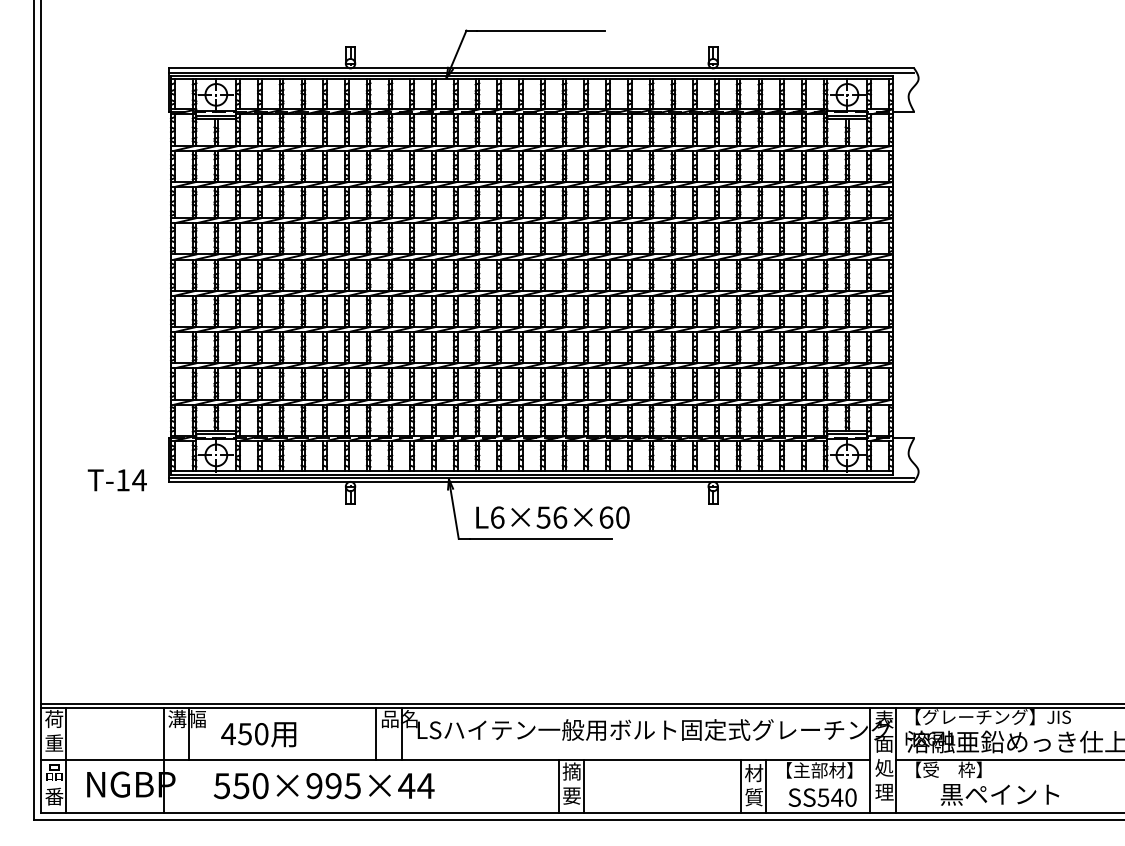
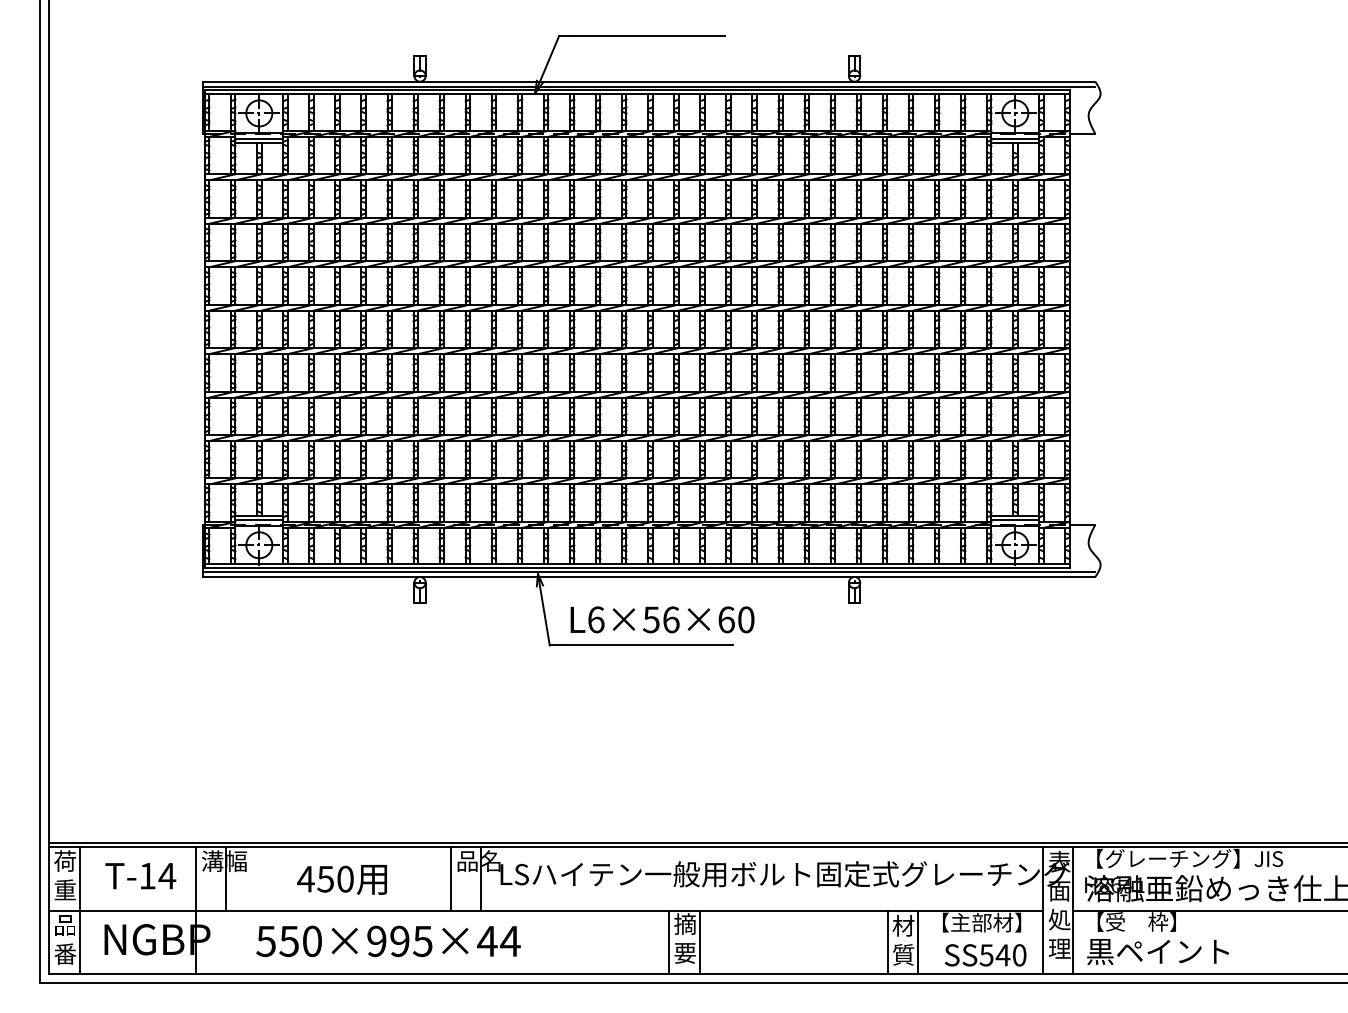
text: (117, 480) -> (140, 876), moved
text: (258, 734) -> (341, 879), moved
text: (999, 794) -> (1157, 951), moved

